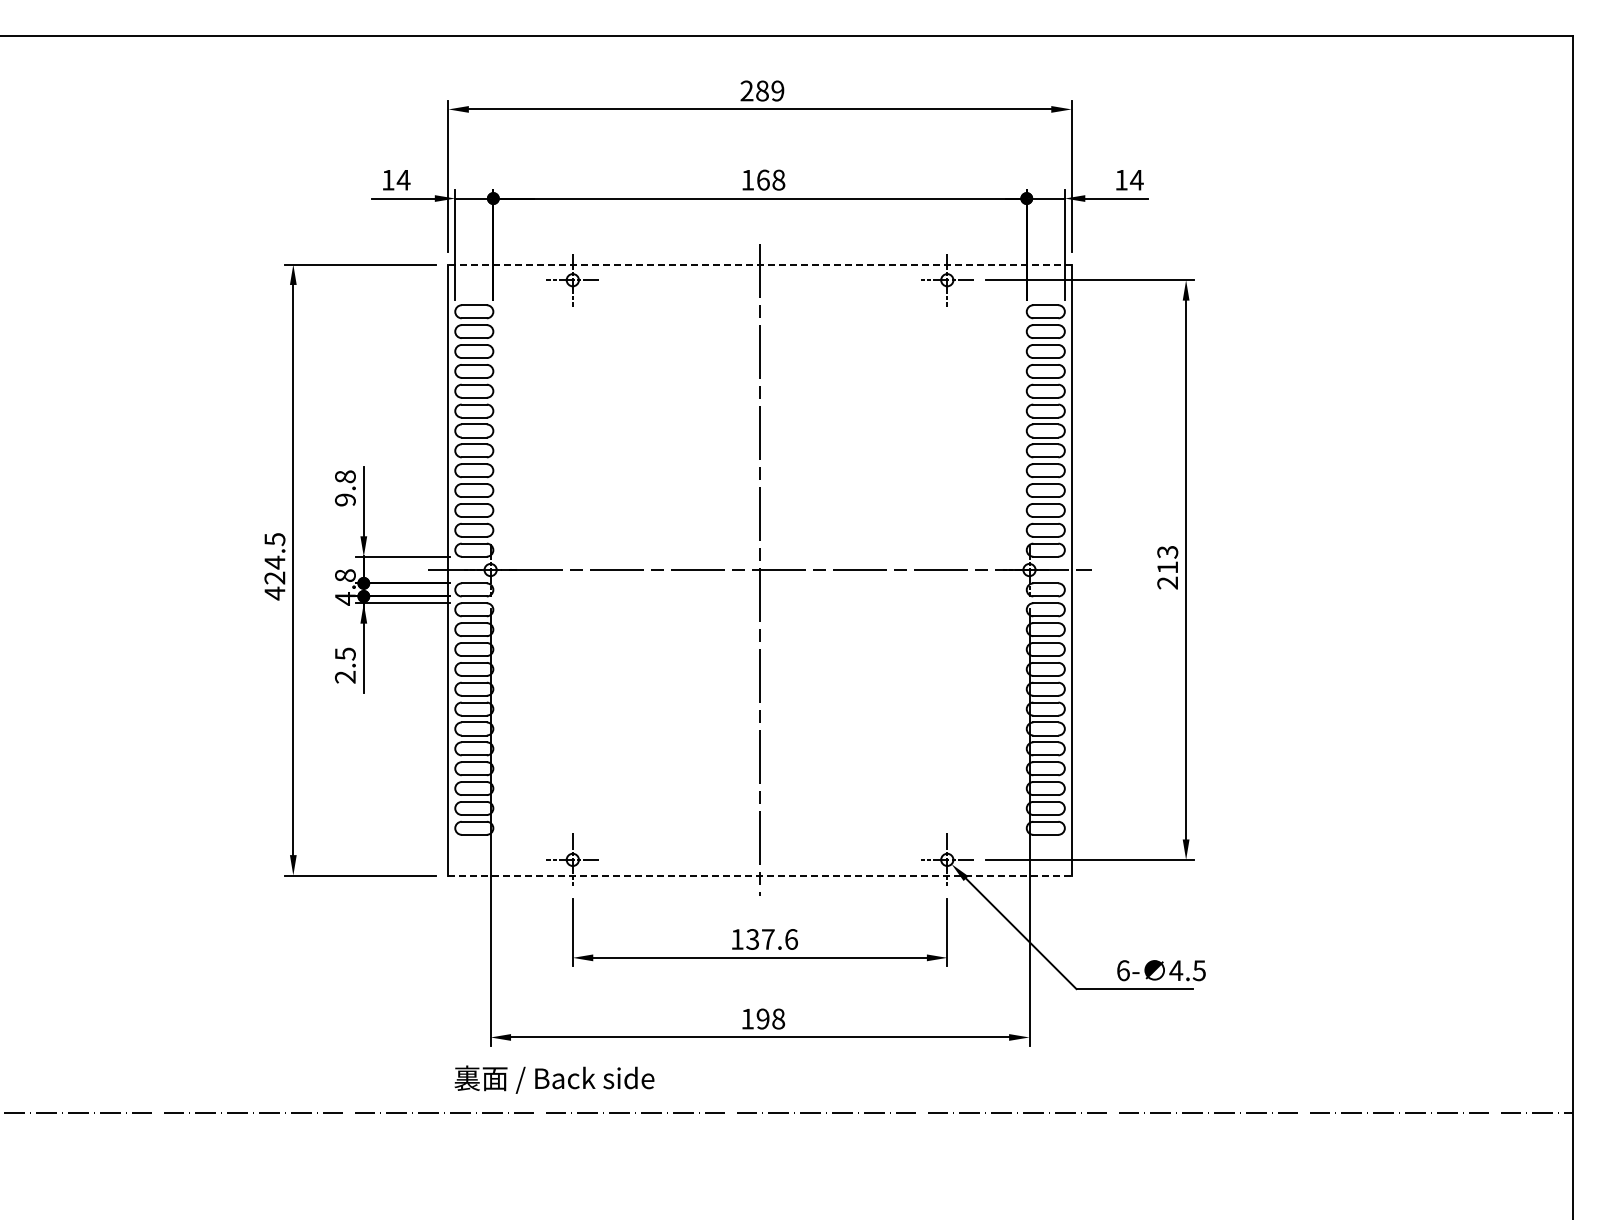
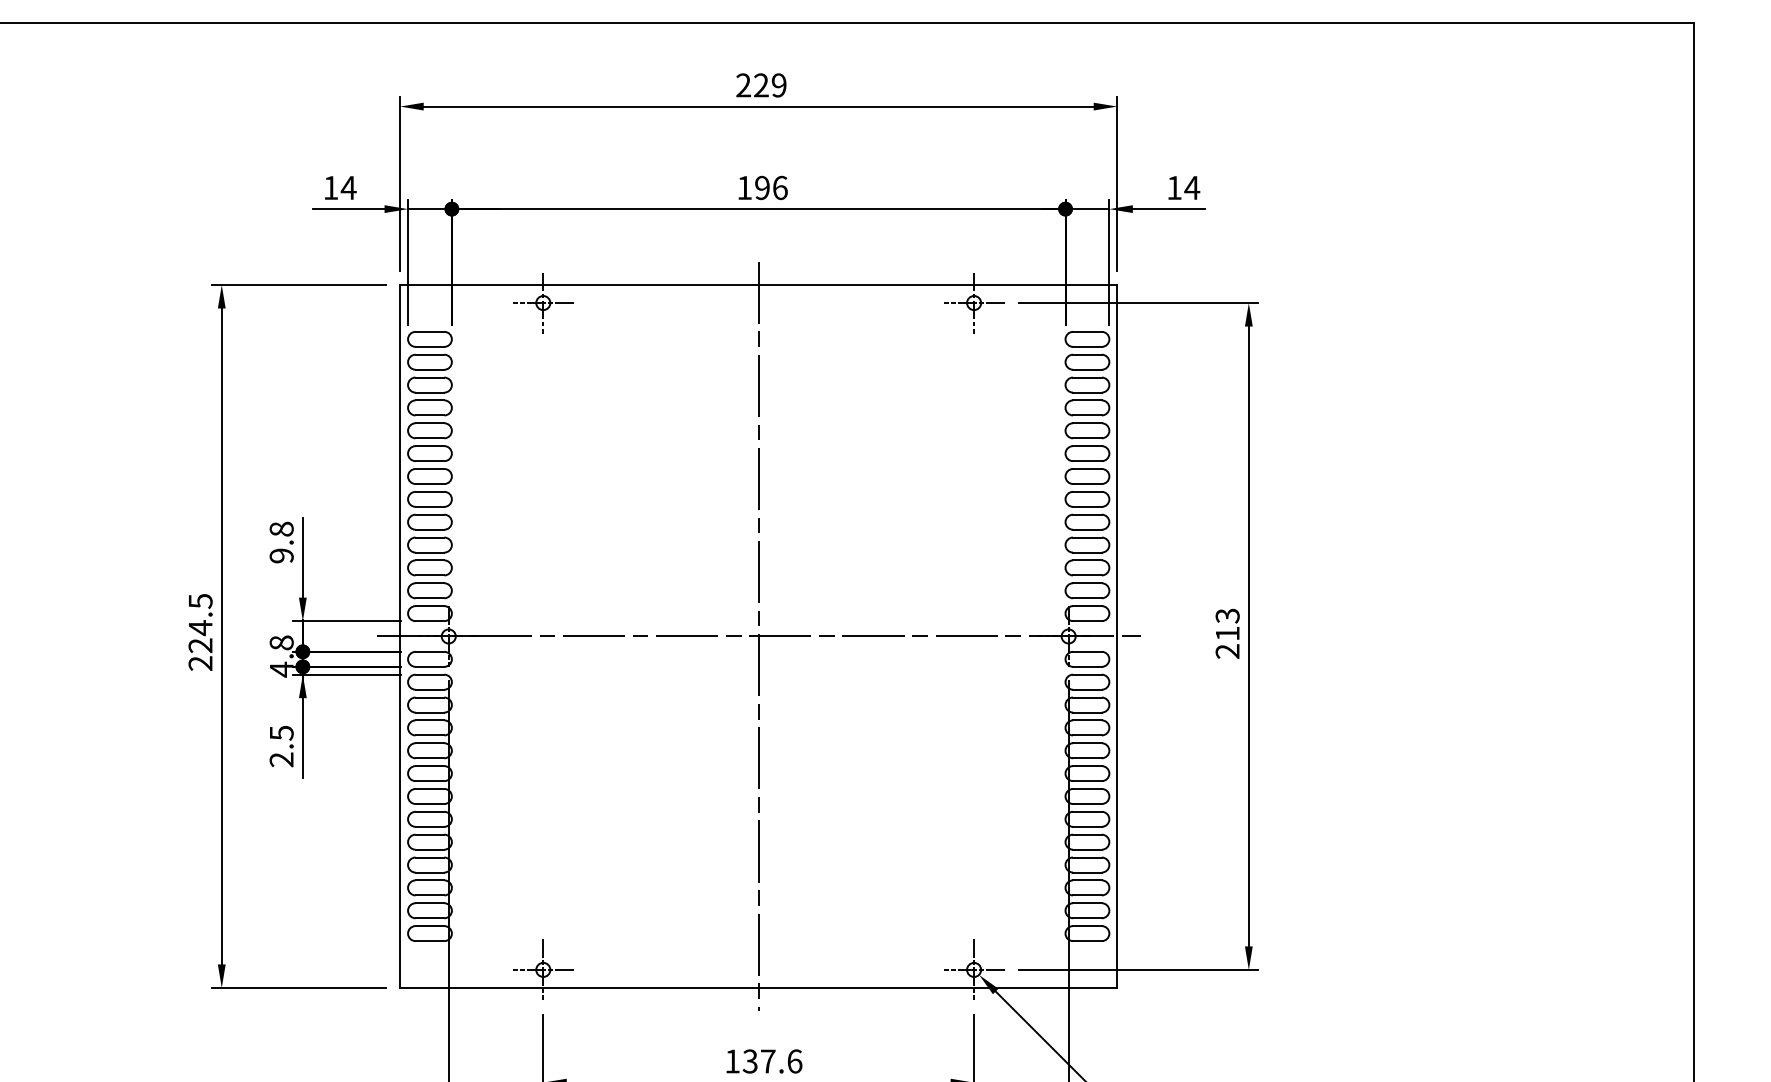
text: (762, 90) -> (761, 84), 289 -> 229
text: (771, 179) -> (771, 187), 168 -> 196
line: (760, 264) -> (759, 284), dashed -> solid
text: (274, 593) -> (200, 663), 424.5 -> 224.5
line: (760, 875) -> (759, 987), dashed -> solid

